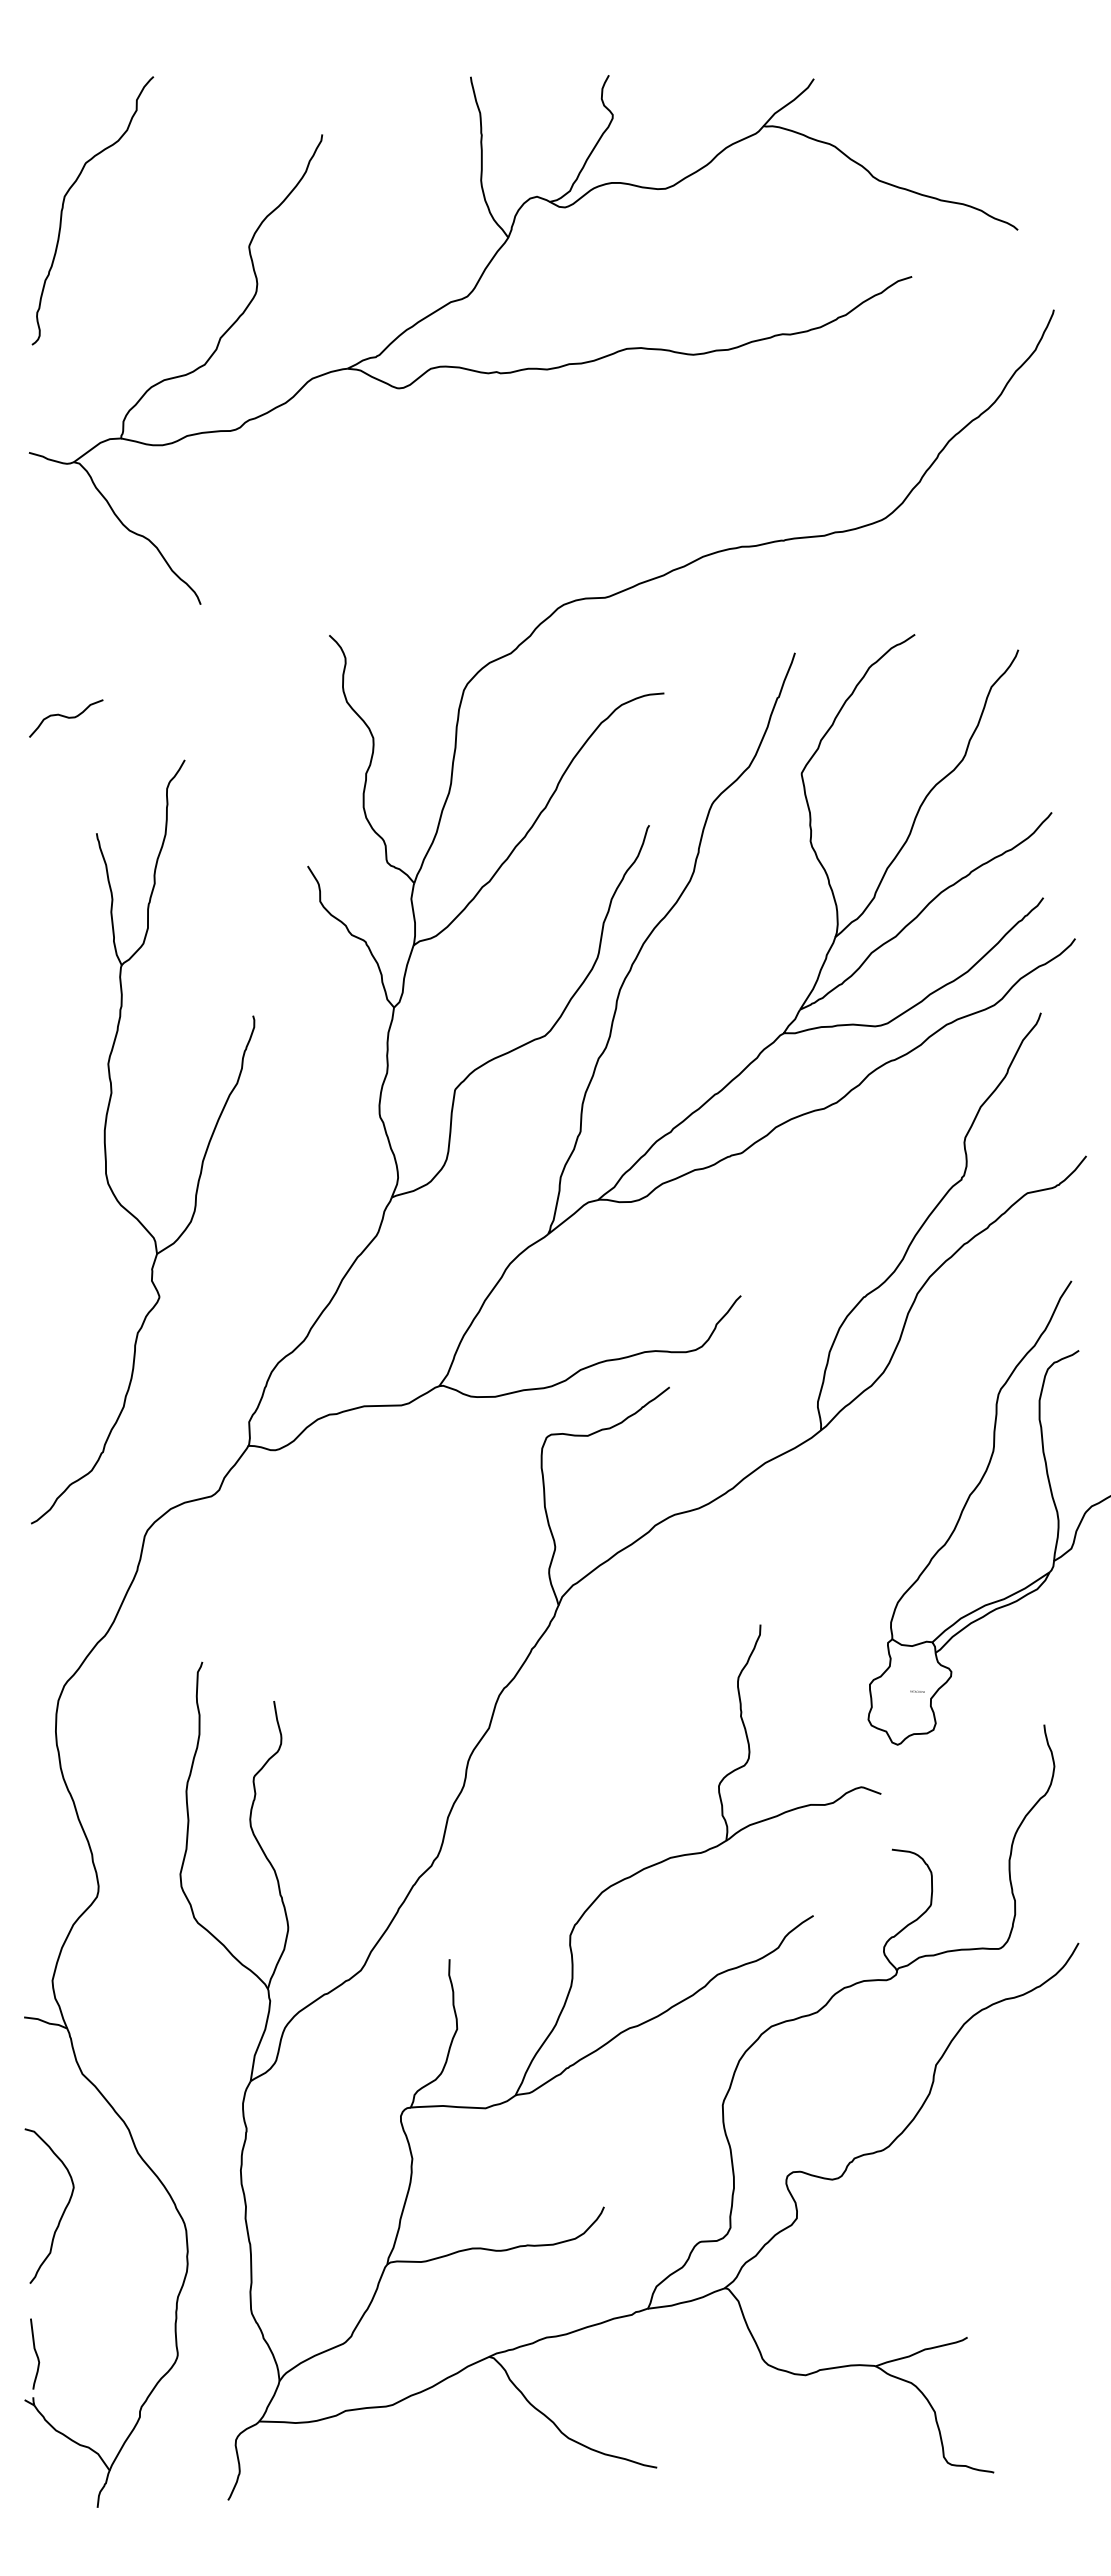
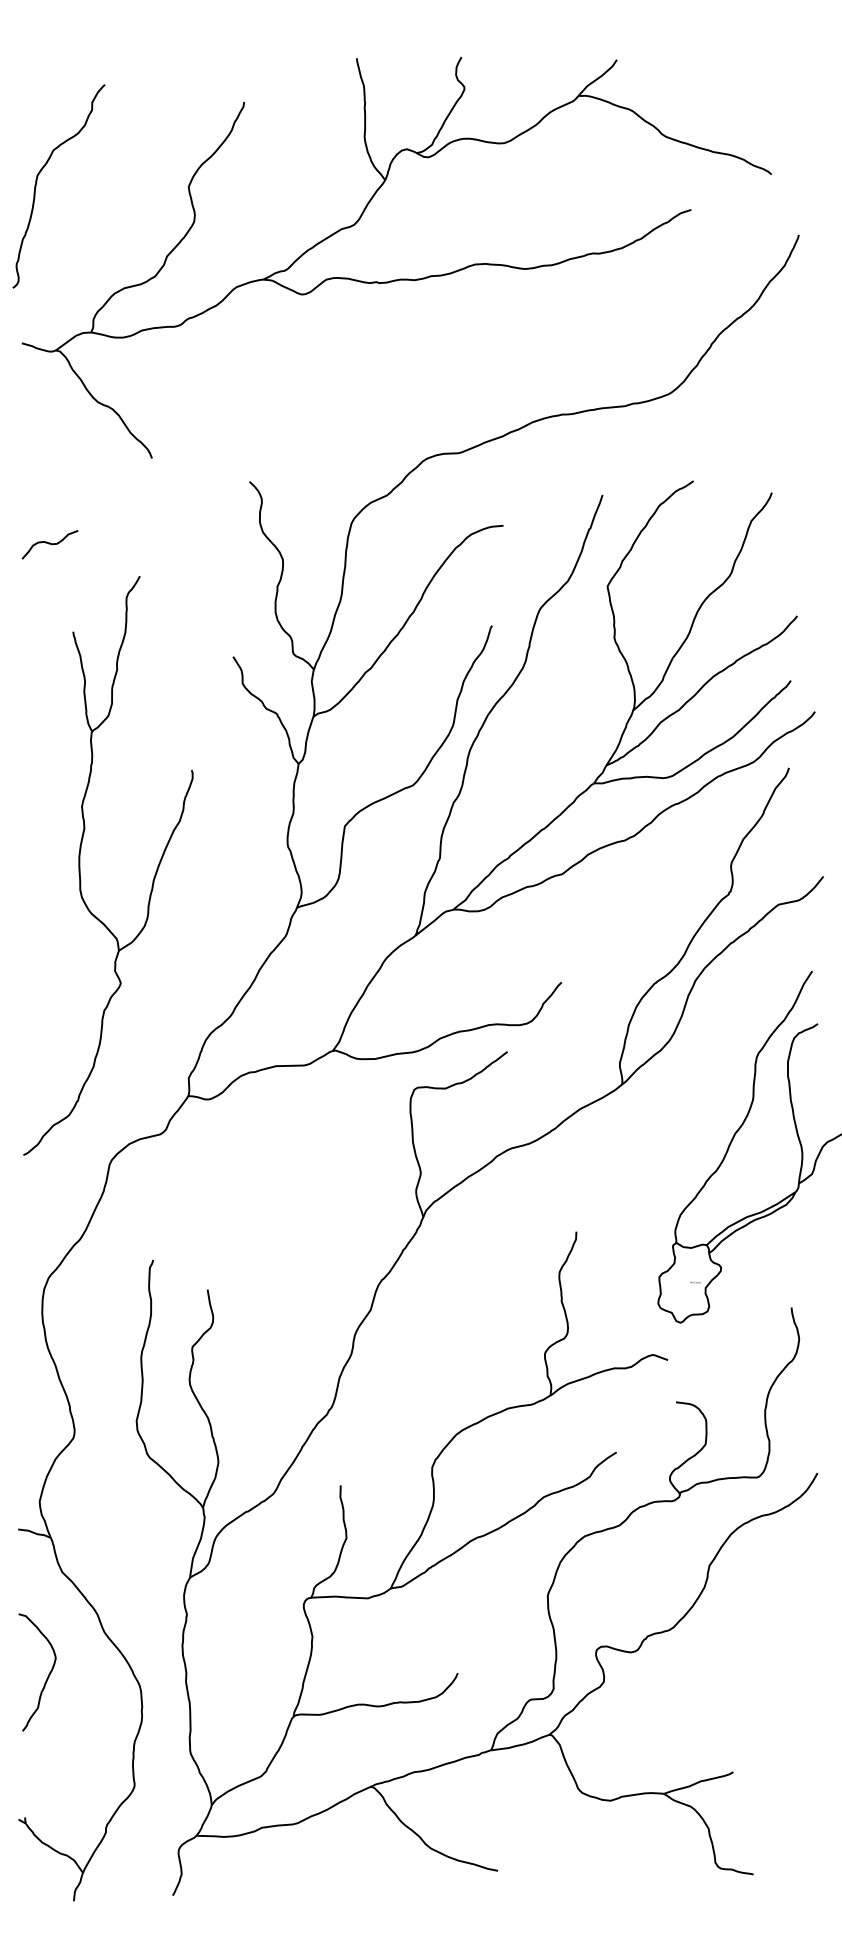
curve: (64, 203) -> (37, 180), moved
curve: (35, 2353) -> (26, 1784), removed

